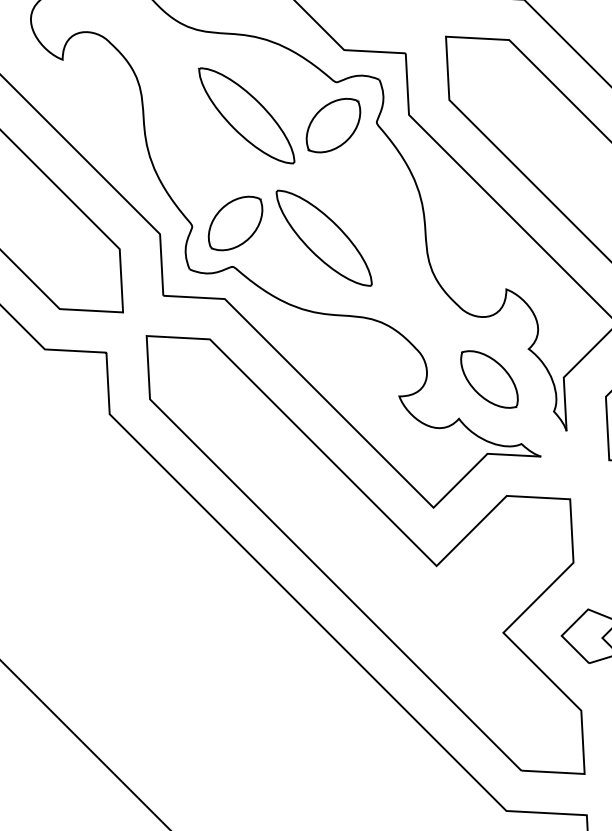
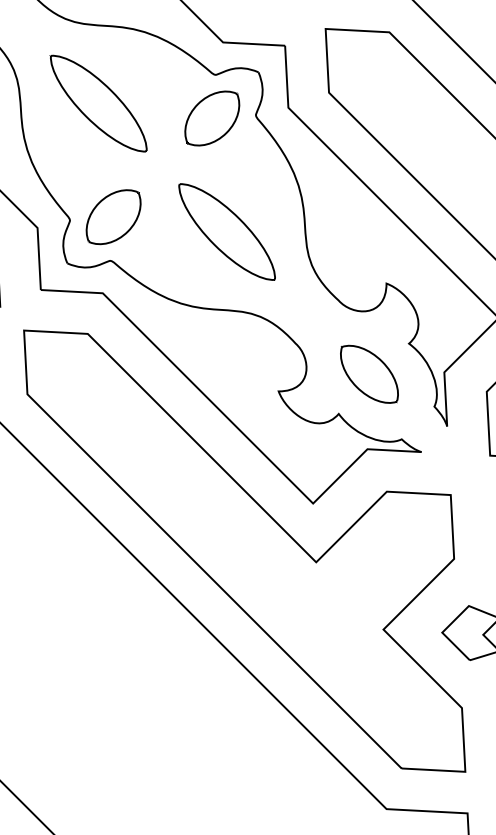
part: (246, 115) -> (98, 103), moved
part: (323, 237) -> (226, 231), moved

